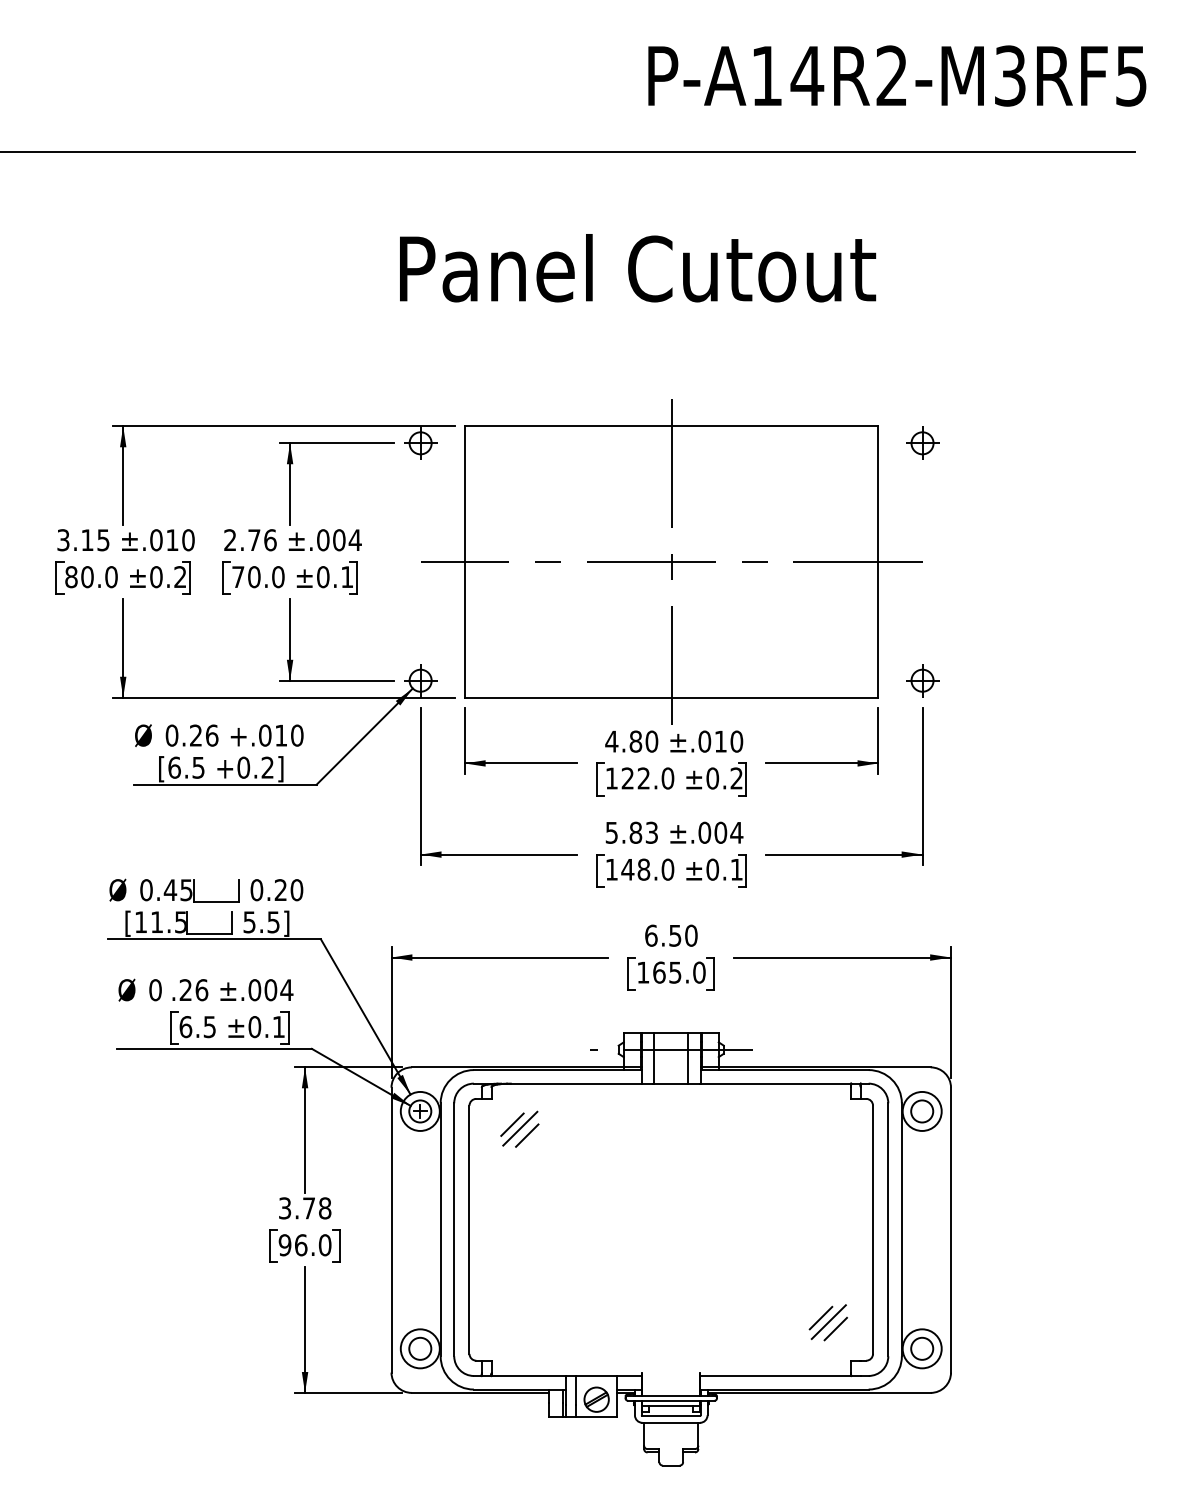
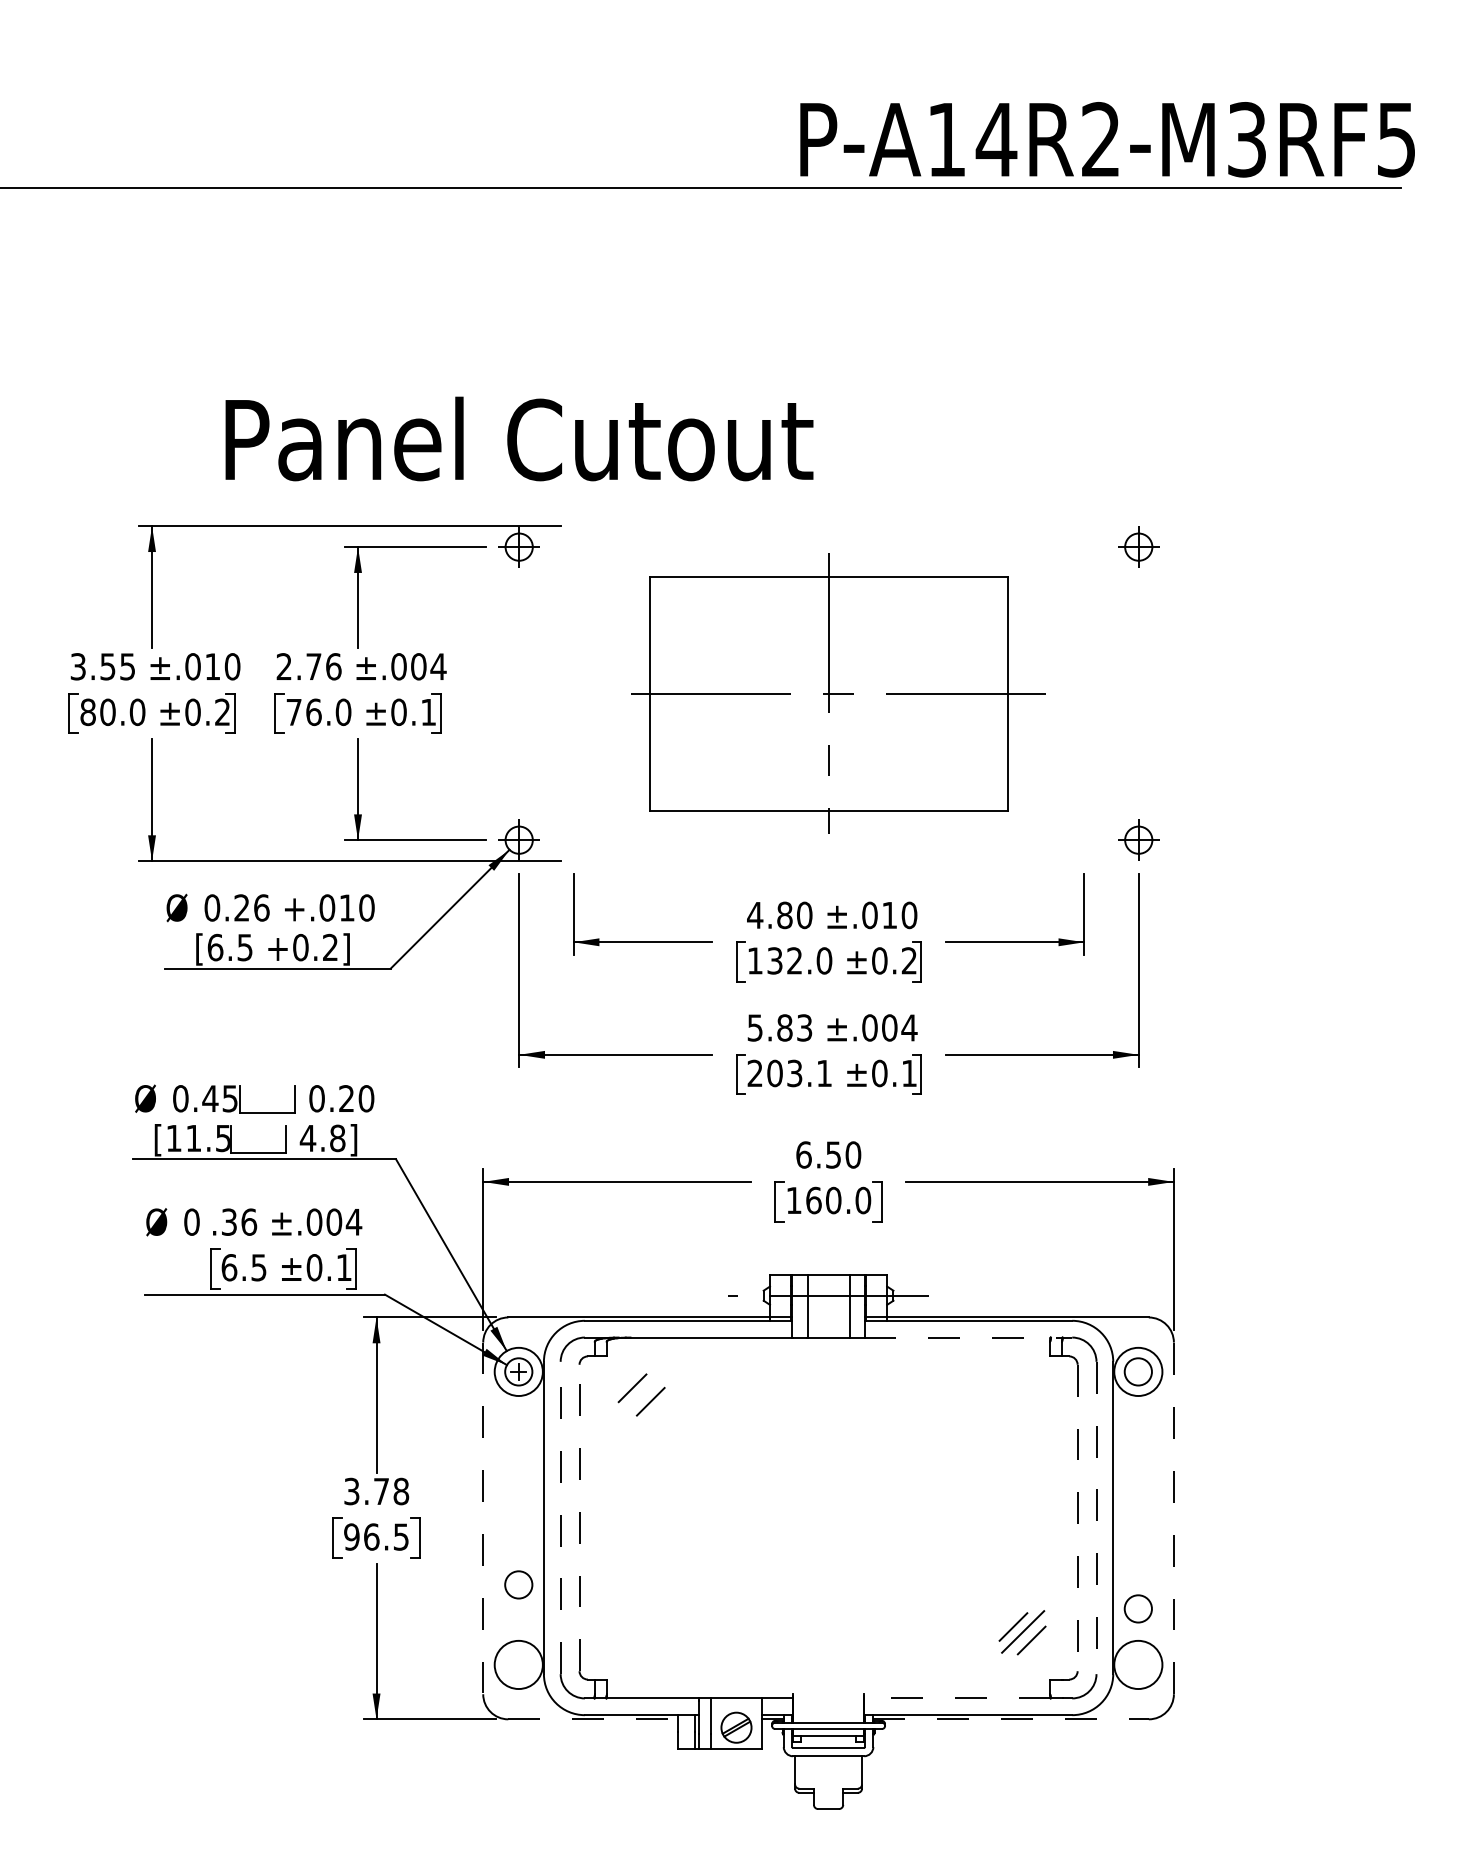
text: (897, 75) -> (1107, 139), moved
text: (637, 267) -> (519, 438), moved
text: (87, 540) -> (107, 666), 3.15 -> 3.55
part: (671, 561) -> (828, 693), size x0.7
text: (253, 576) -> (313, 711), 70.0 -> 76.0
text: (627, 778) -> (774, 960), 122.0 -> 132.0
text: (639, 869) -> (789, 1073), 148.0 -> 203.1
text: (261, 922) -> (322, 1138), 5.5] -> 4.8]
text: (675, 972) -> (833, 1200), 165.0 -> 160.0
text: (185, 989) -> (228, 1221), .26 -> .36
line: (784, 1083) -> (968, 1337), solid -> dashed
line: (520, 1128) -> (642, 1393), removed
line: (454, 1229) -> (560, 1517), solid -> dashed
line: (469, 1229) -> (579, 1517), solid -> dashed
line: (391, 1230) -> (483, 1518), solid -> dashed
line: (872, 1230) -> (1077, 1518), solid -> dashed
line: (888, 1230) -> (1096, 1518), solid -> dashed
line: (950, 1230) -> (1173, 1518), solid -> dashed
text: (325, 1244) -> (401, 1536), 96.0 -> 96.5
circle: (420, 1348) -> (518, 1584), moved
circle: (921, 1348) -> (1137, 1608), moved
line: (774, 1376) -> (956, 1698), solid -> dashed
line: (480, 1393) -> (593, 1719), solid -> dashed
line: (819, 1393) -> (1011, 1719), solid -> dashed

